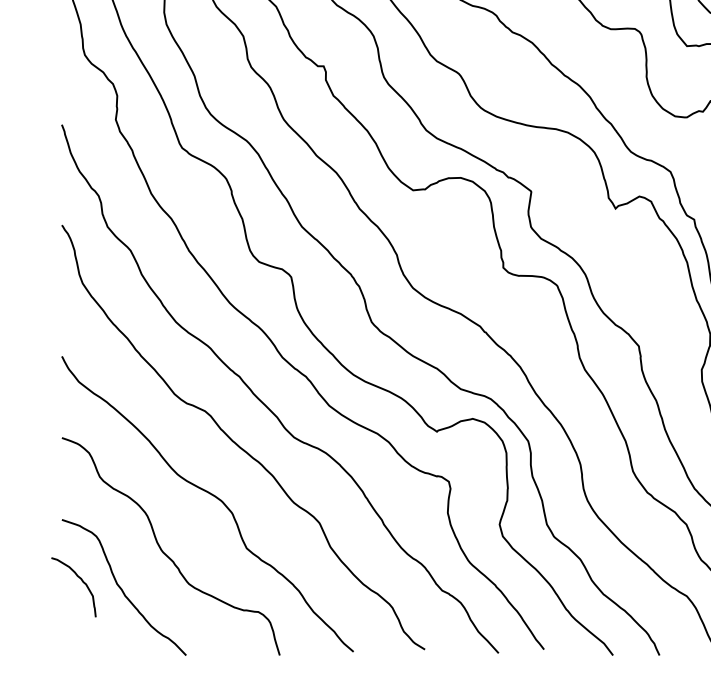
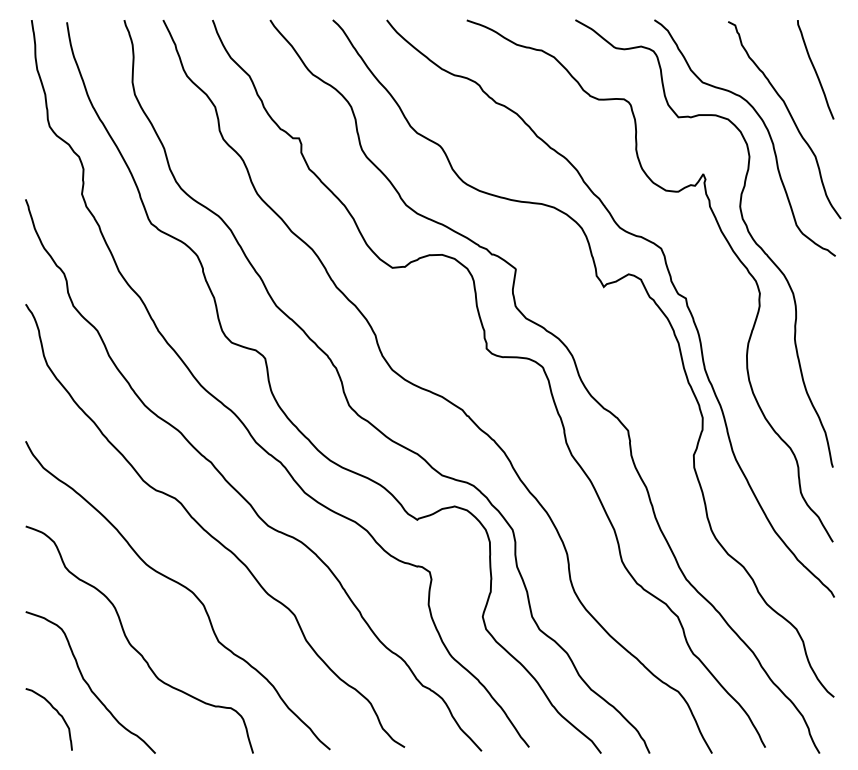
curve: (81, 581) -> (57, 713), moved

